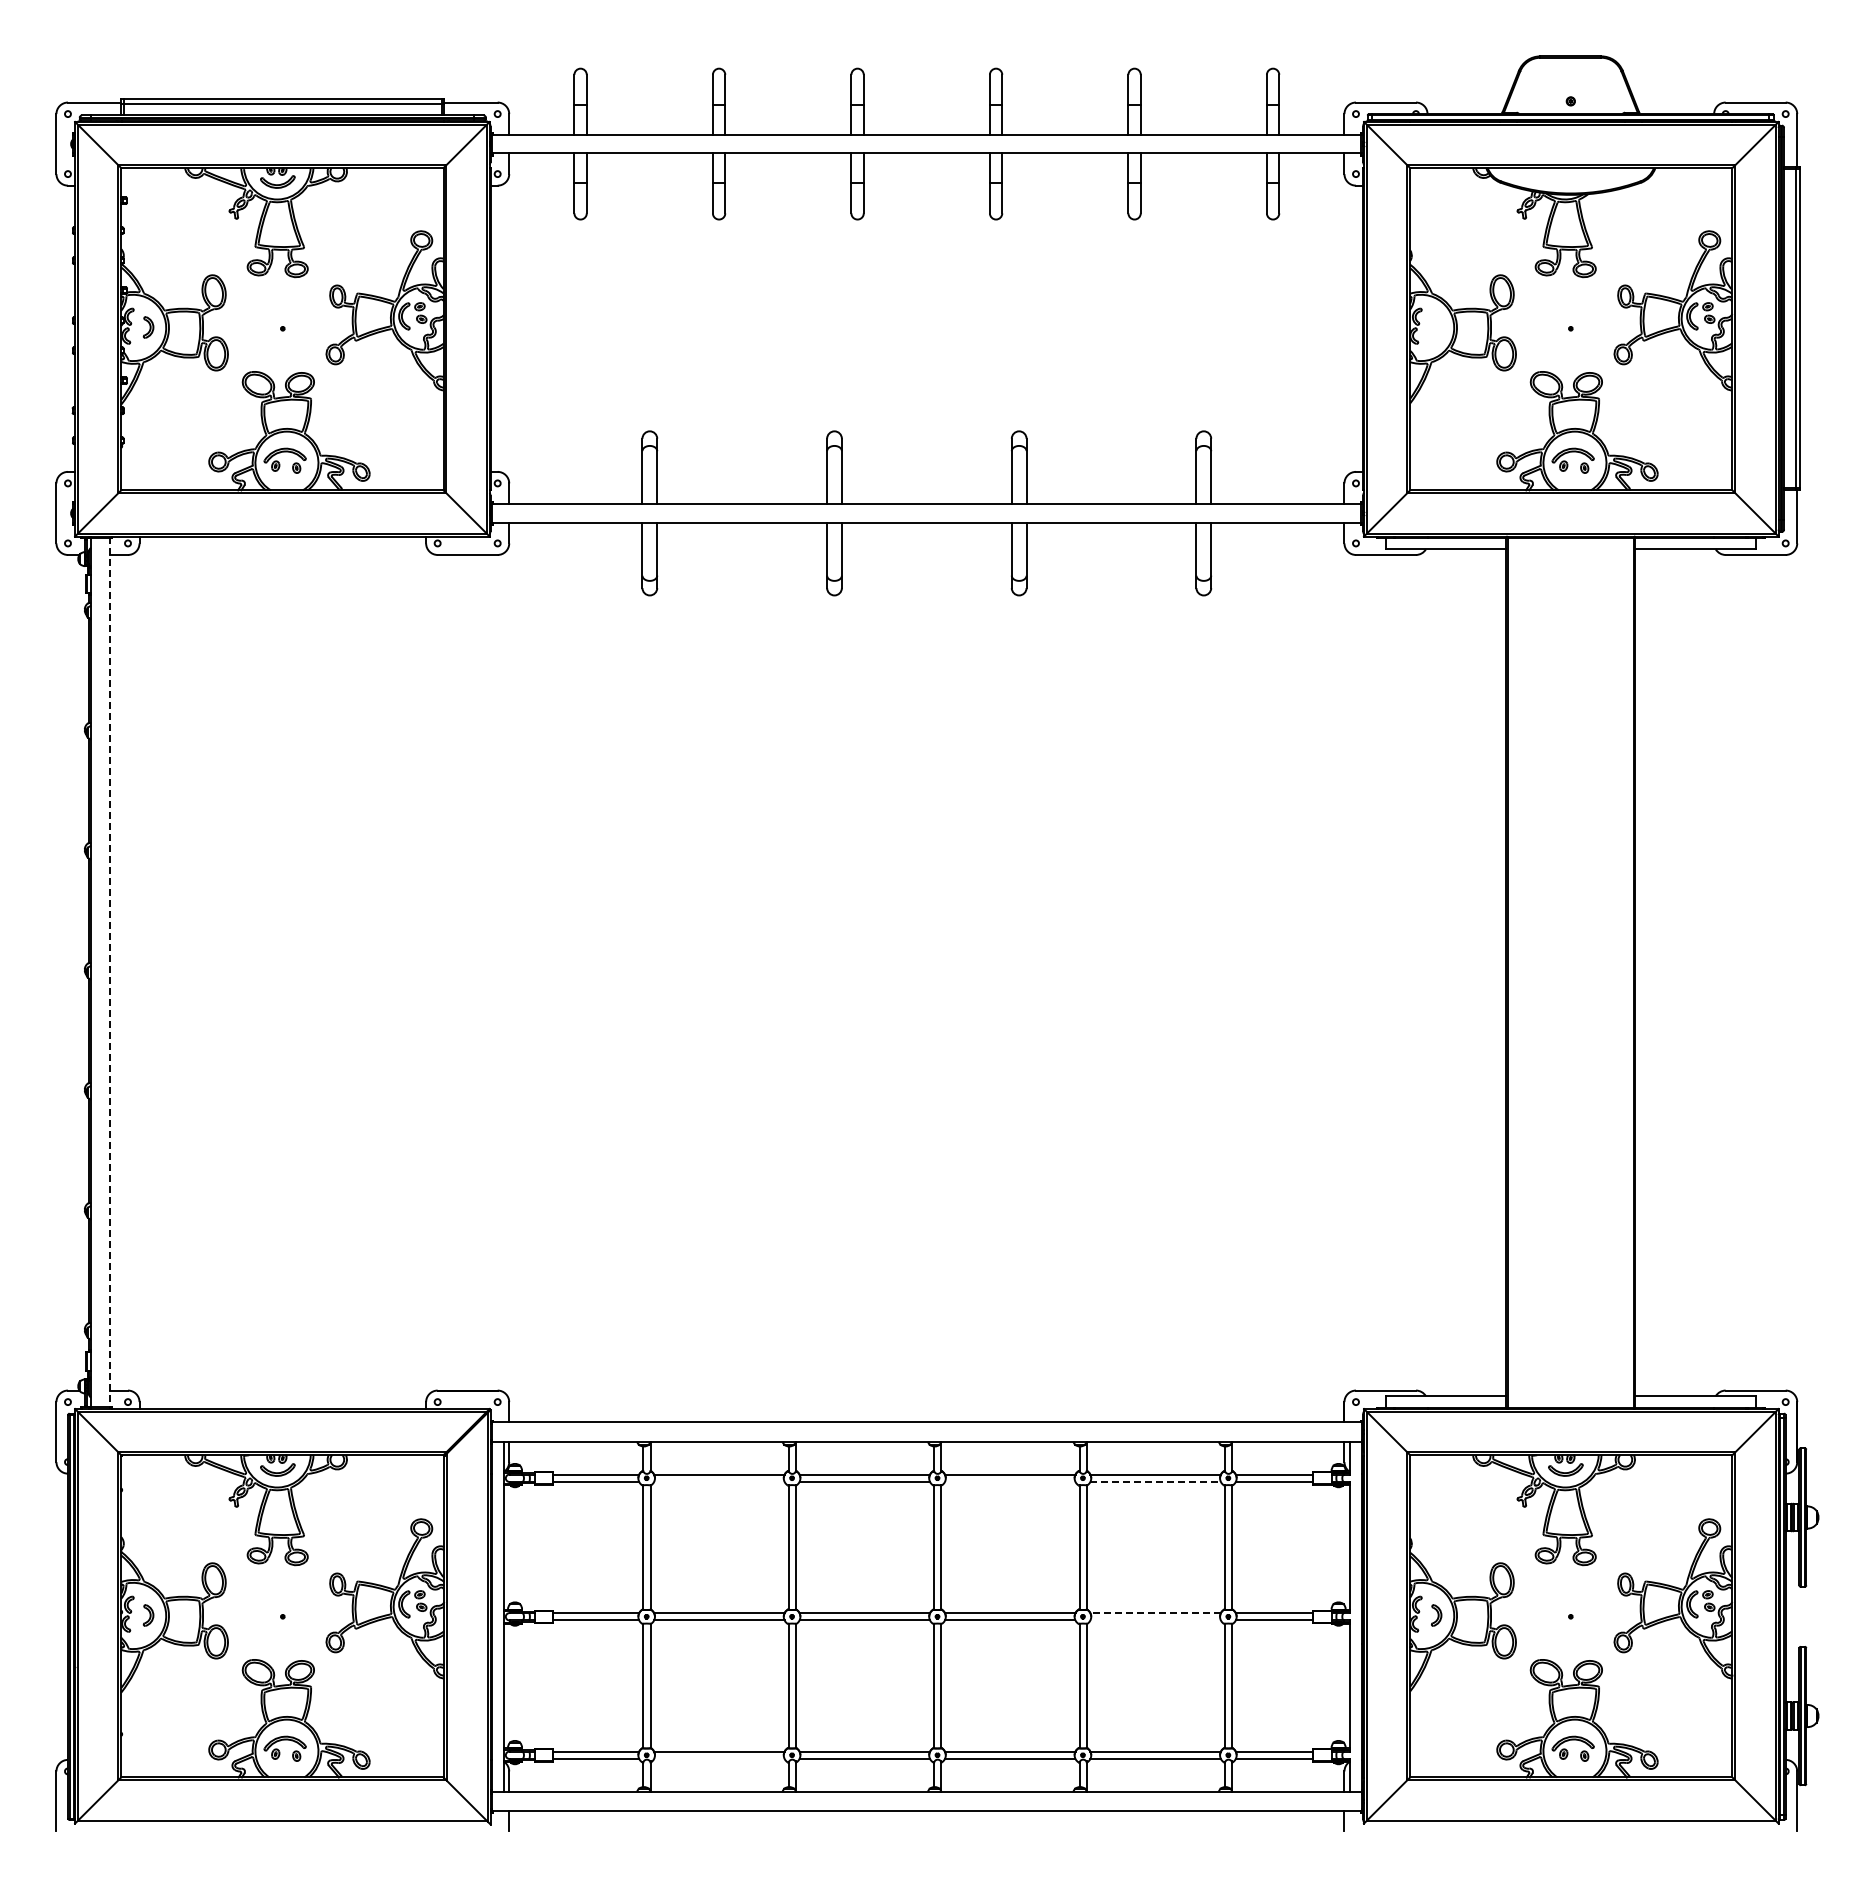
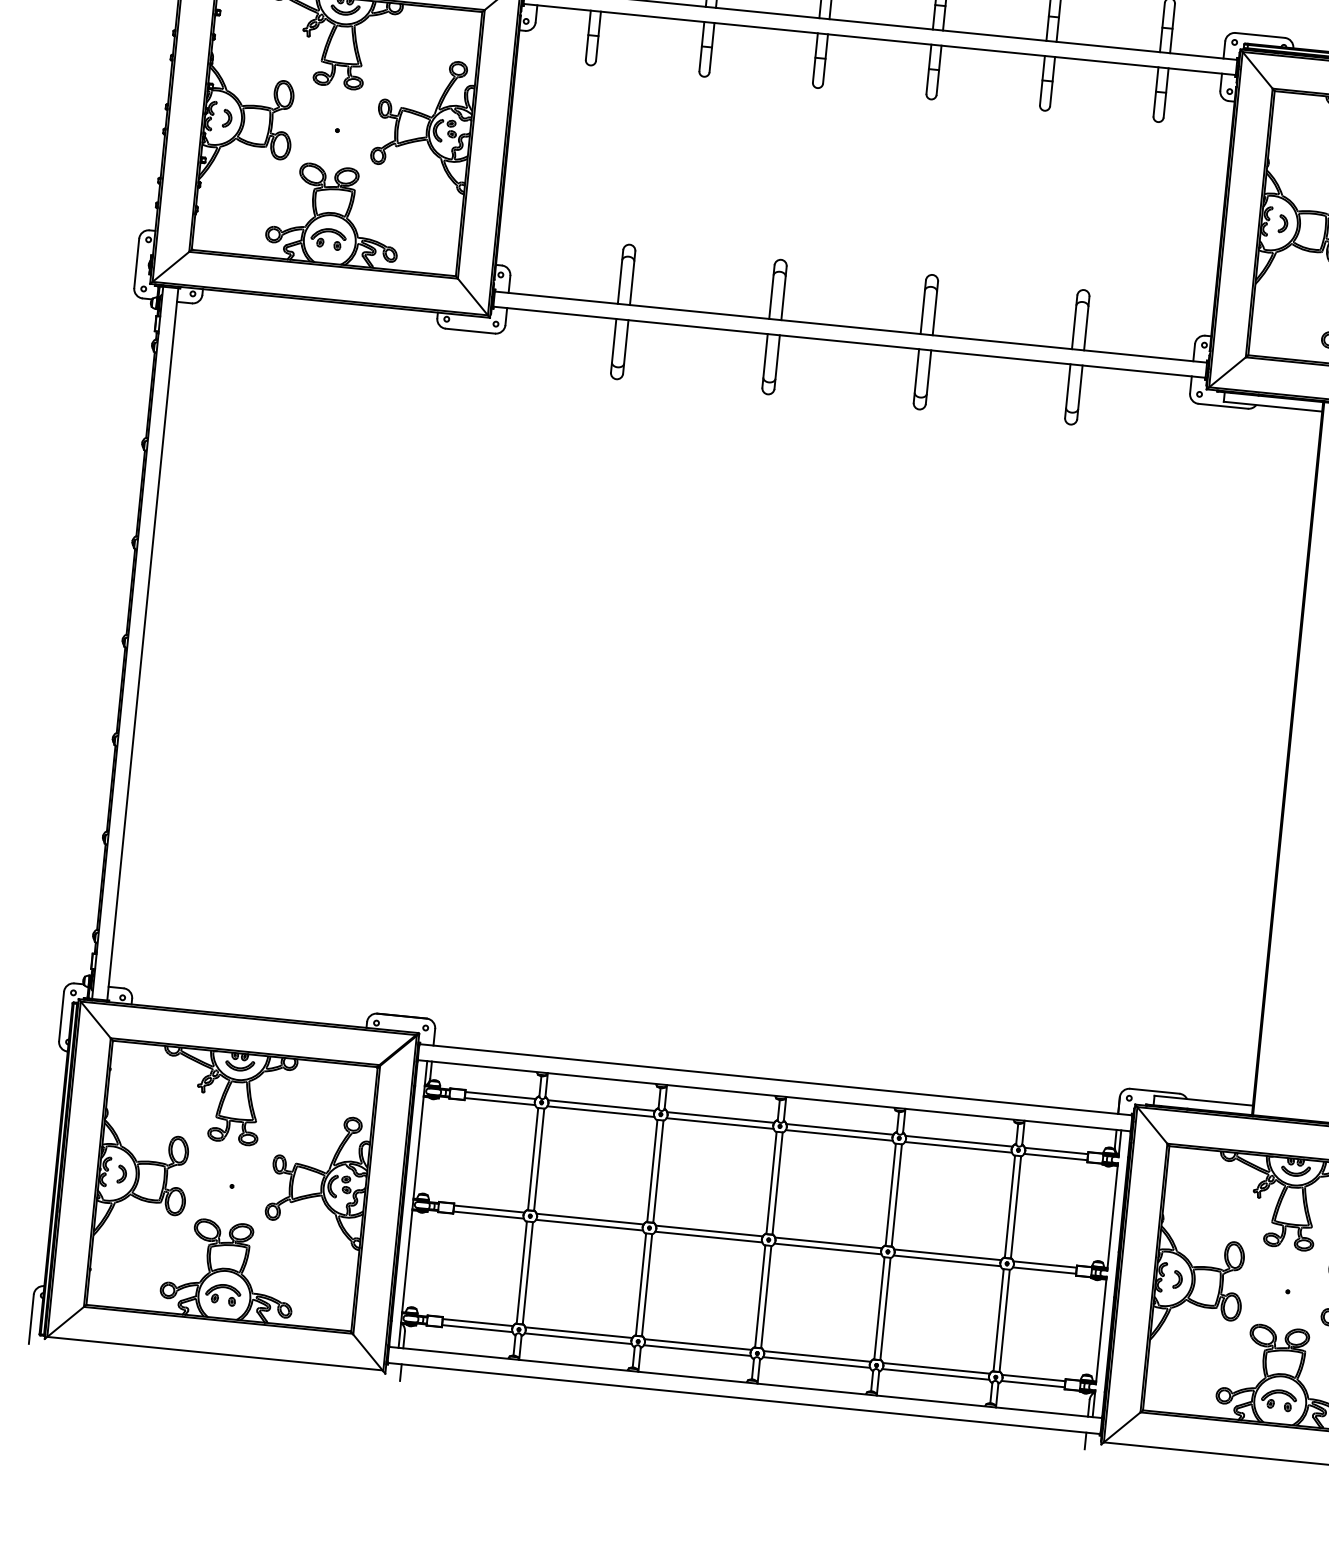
part: (1436, 327) -> (1283, 223), added
line: (109, 973) -> (142, 644), dashed -> solid
line: (719, 1481) -> (601, 1111), added
line: (1009, 1481) -> (838, 1134), added
line: (1156, 1481) -> (959, 1147), dashed -> solid
line: (1155, 1613) -> (947, 1255), dashed -> solid
line: (1155, 1620) -> (947, 1260), added
line: (719, 1758) -> (578, 1338), added

